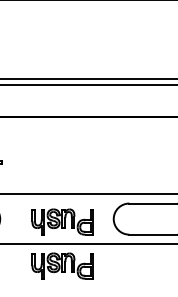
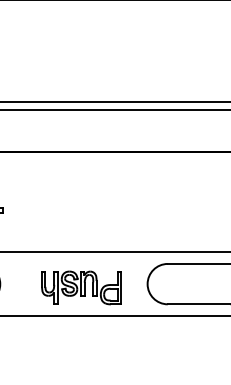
part: (62, 265) -> (81, 344), removed

